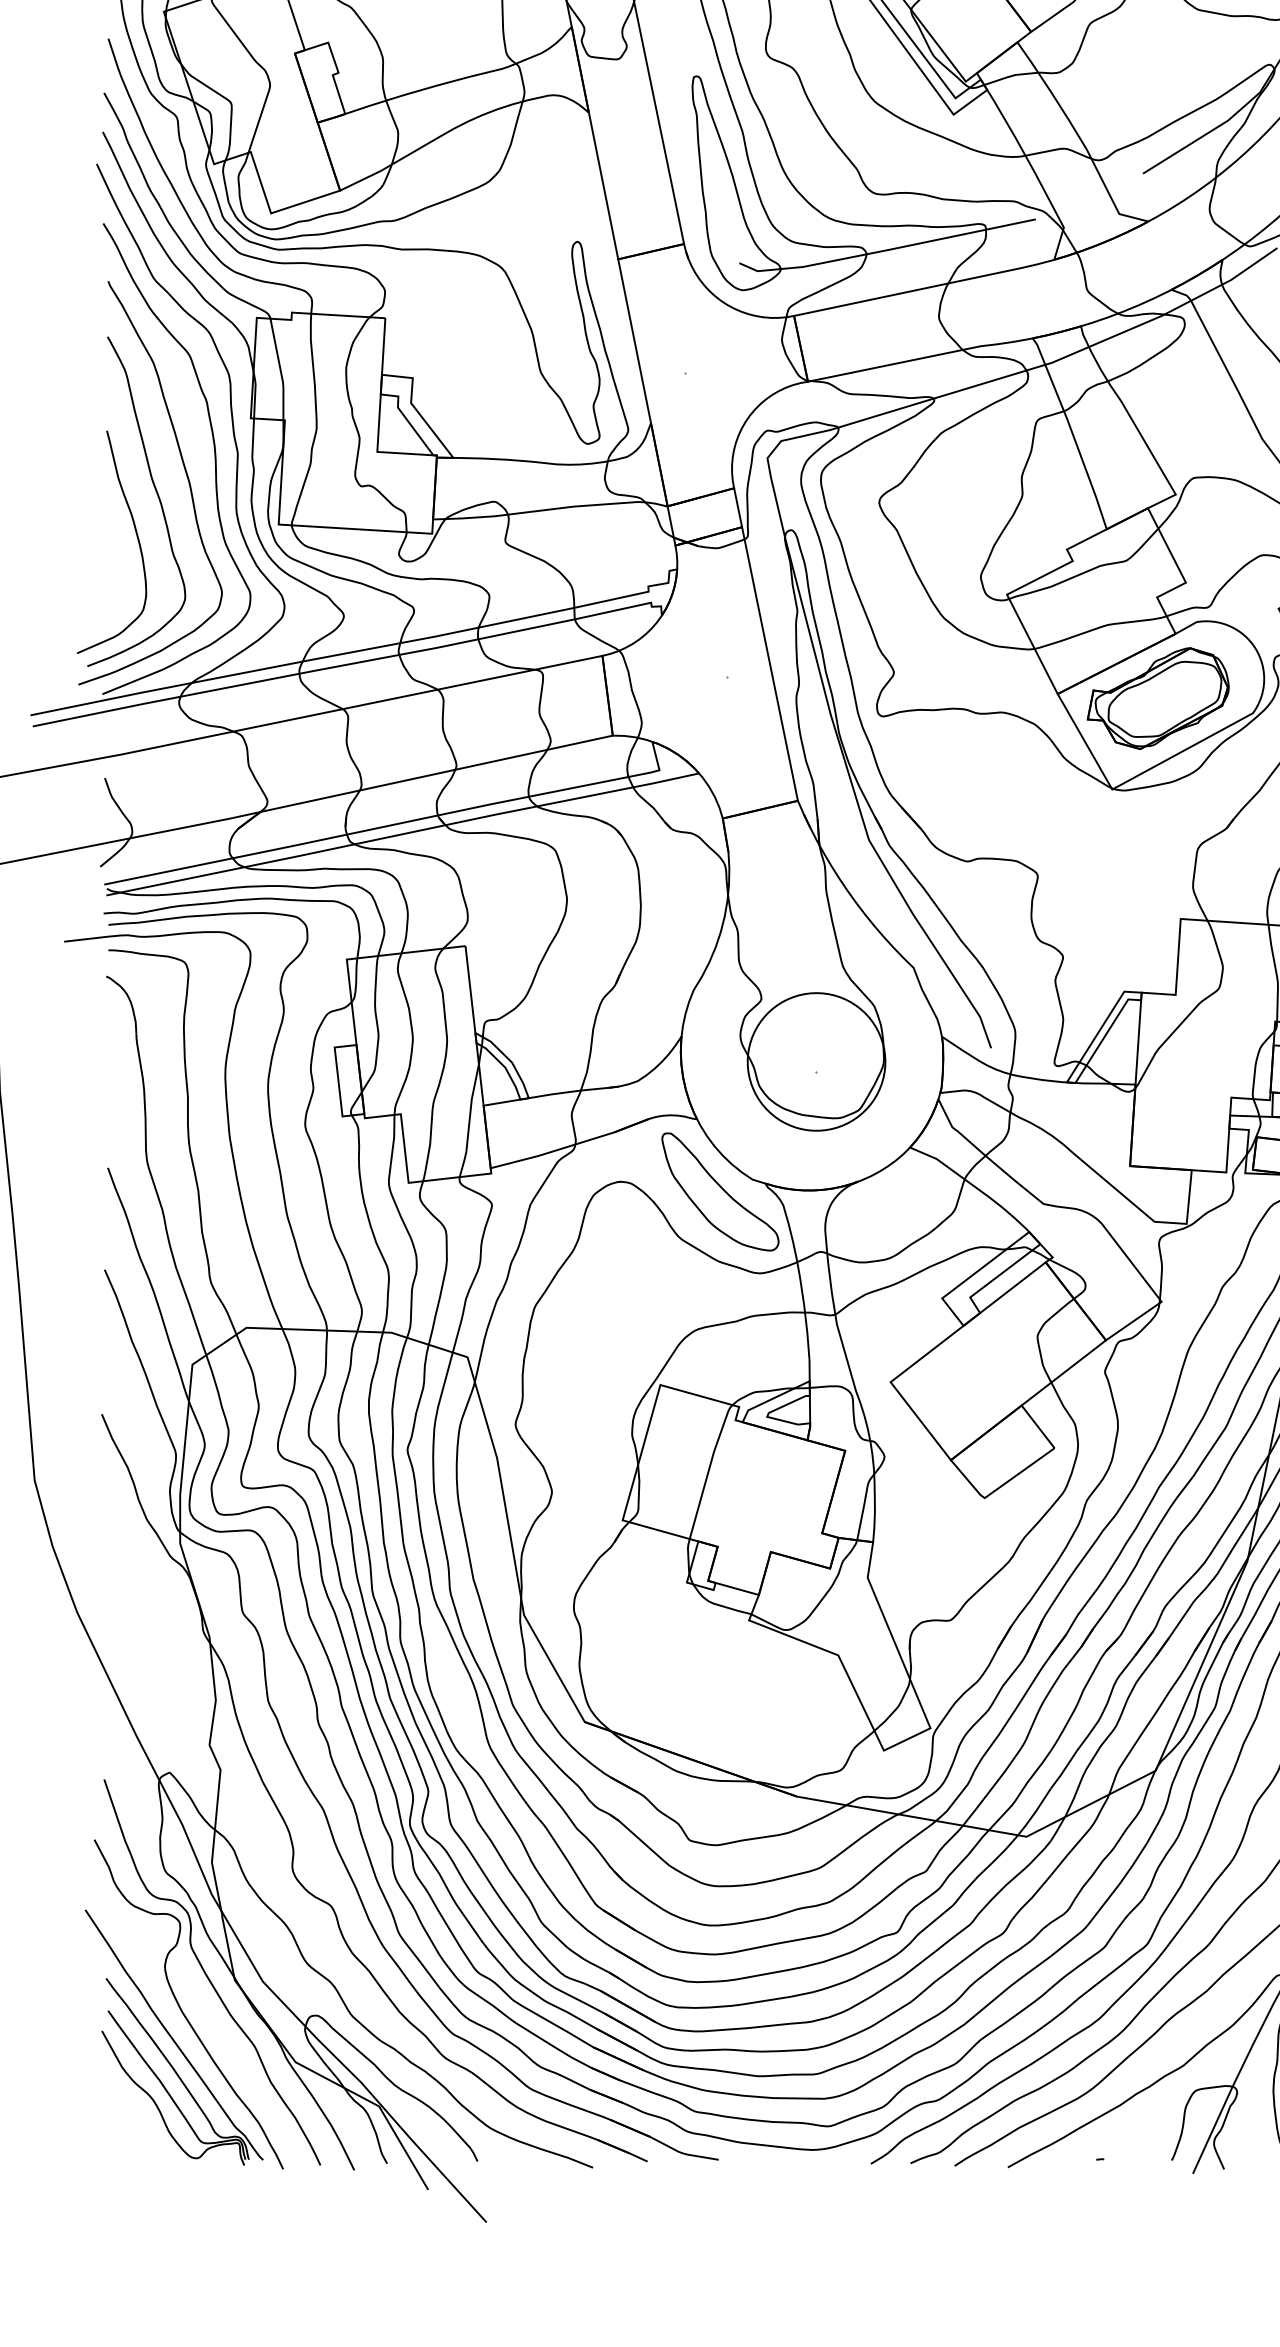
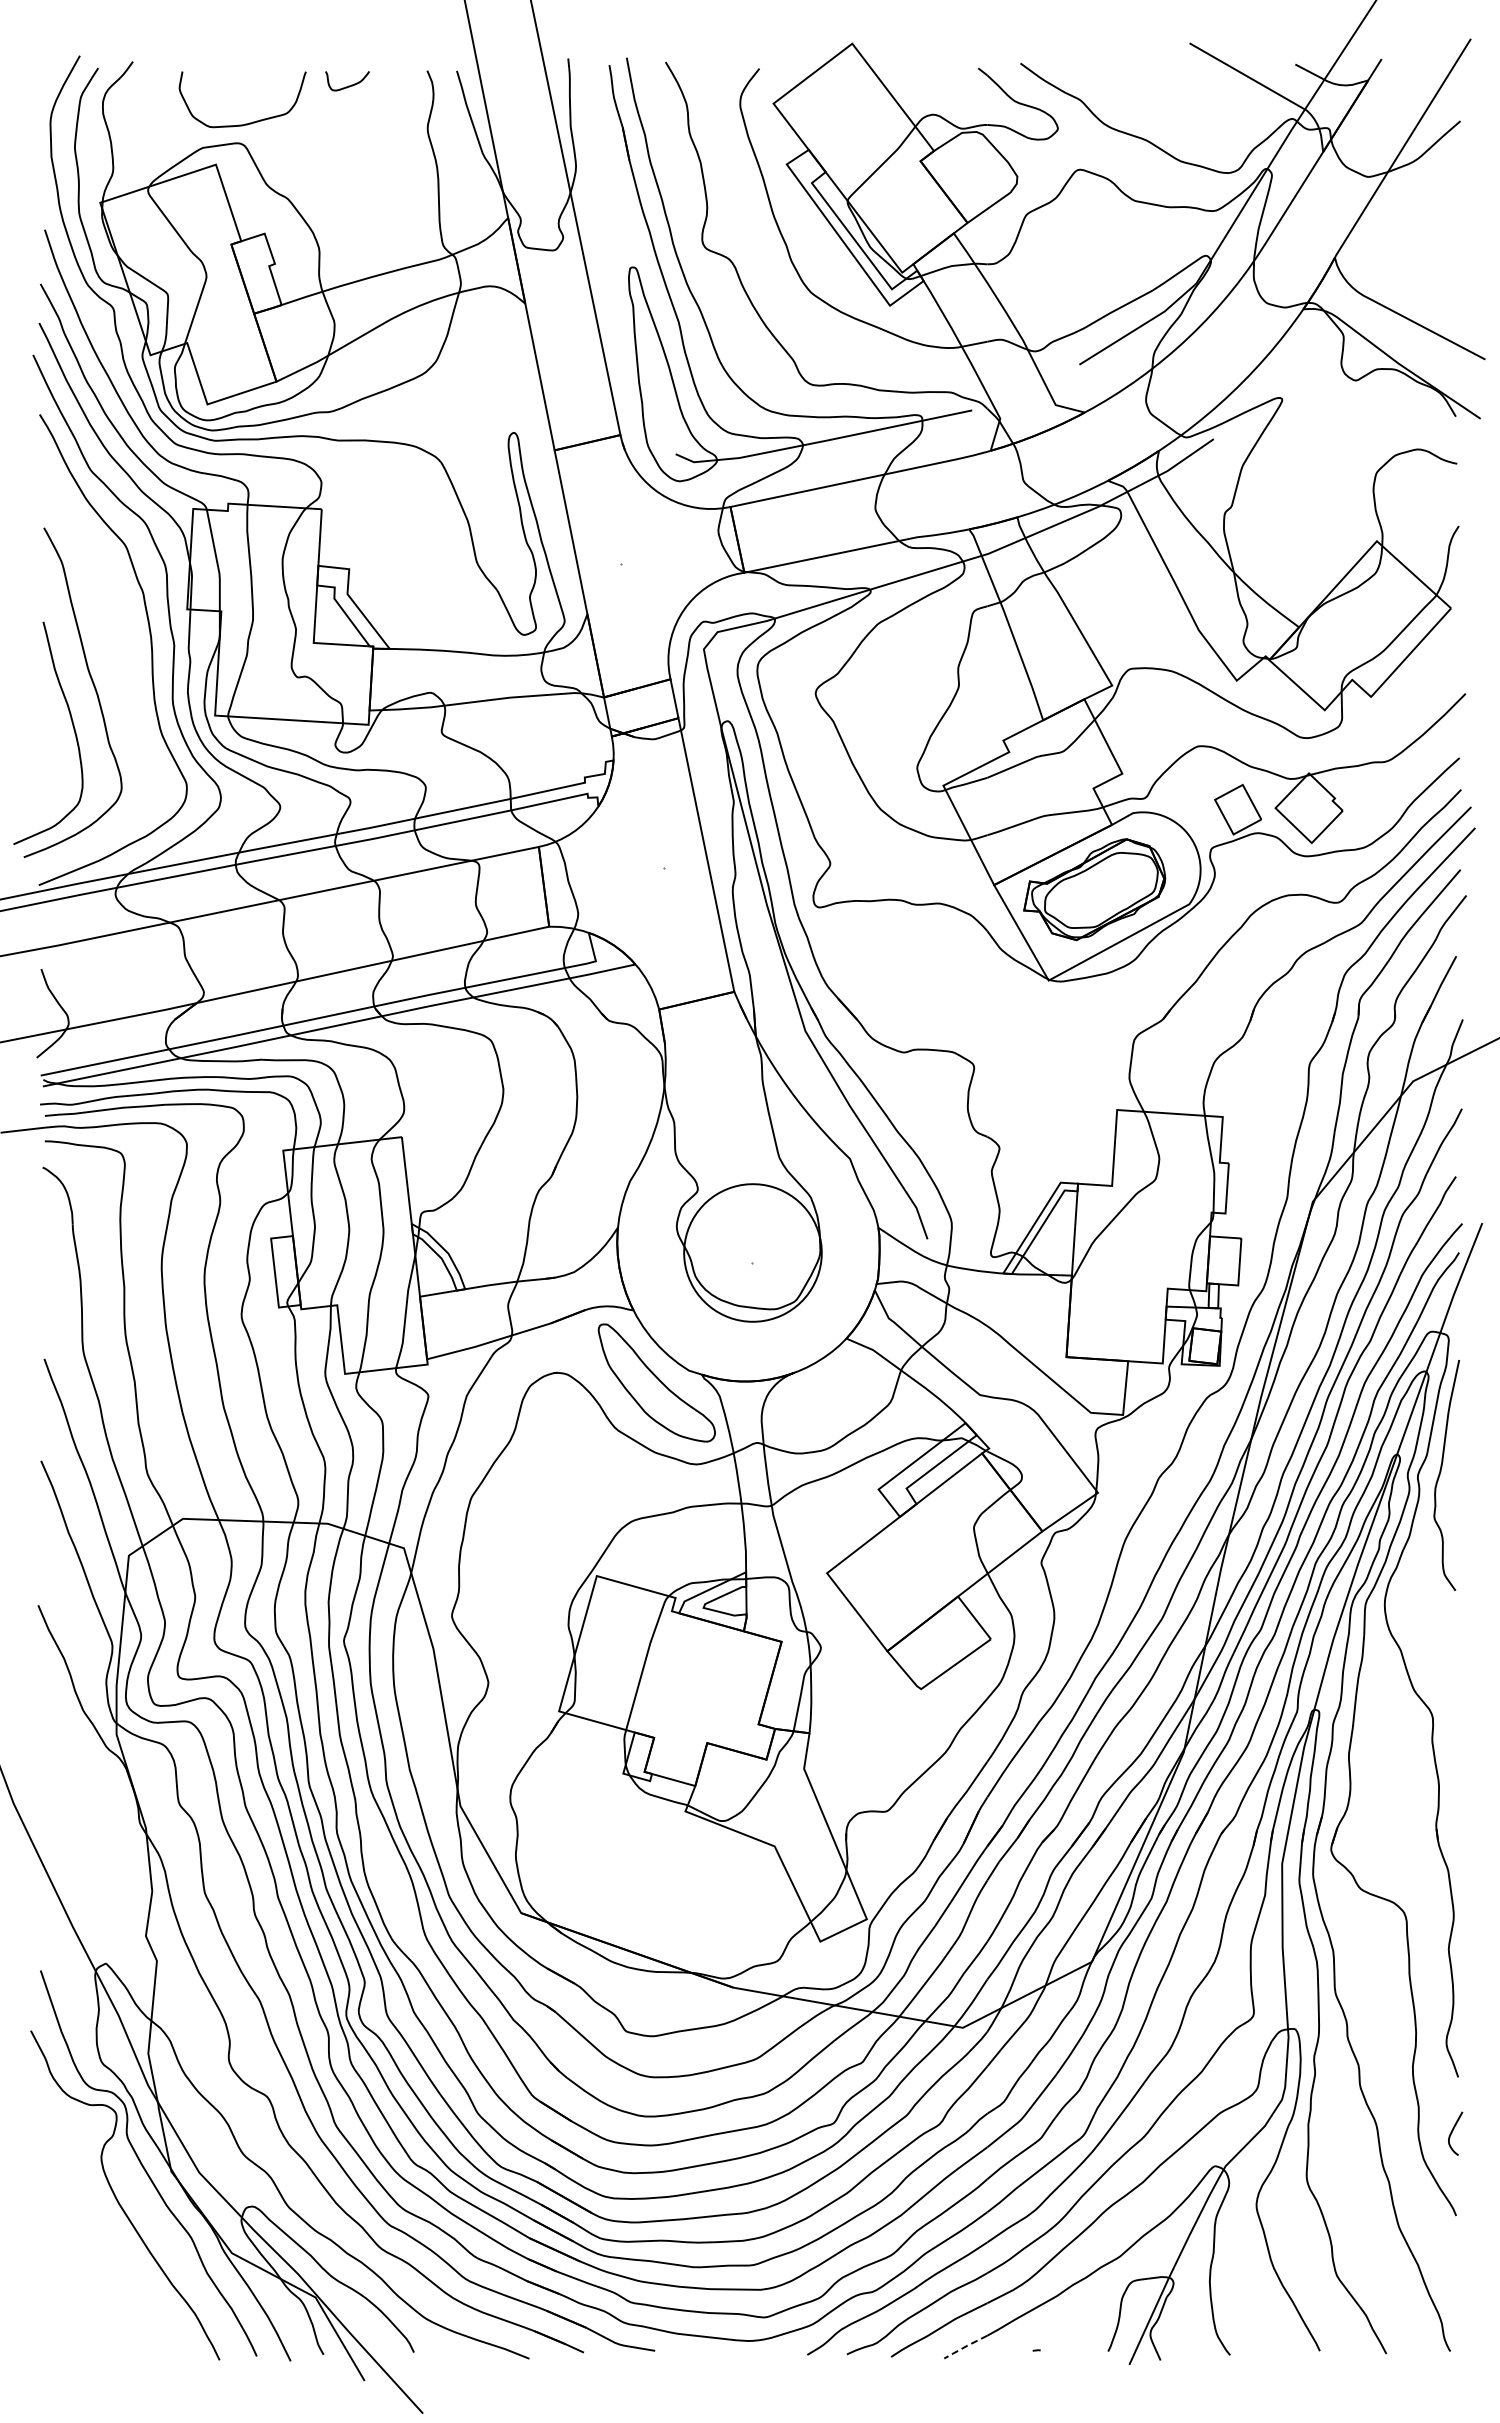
curve: (185, 472) -> (121, 663), removed
part: (174, 2037) -> (110, 2228), removed
line: (1029, 2155) -> (965, 2346), solid -> dashed

